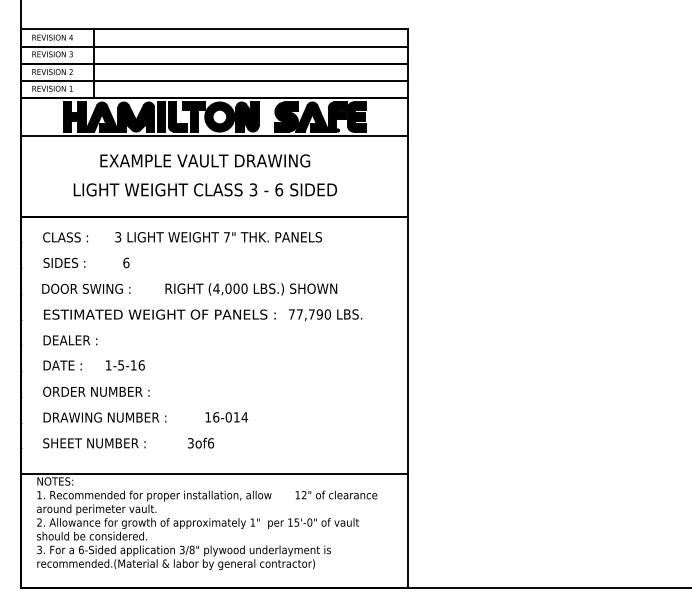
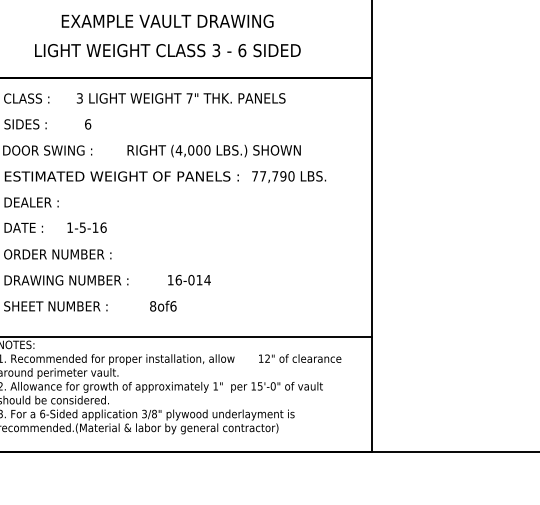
text: (190, 443) -> (152, 306), 3of6 -> 8of6

